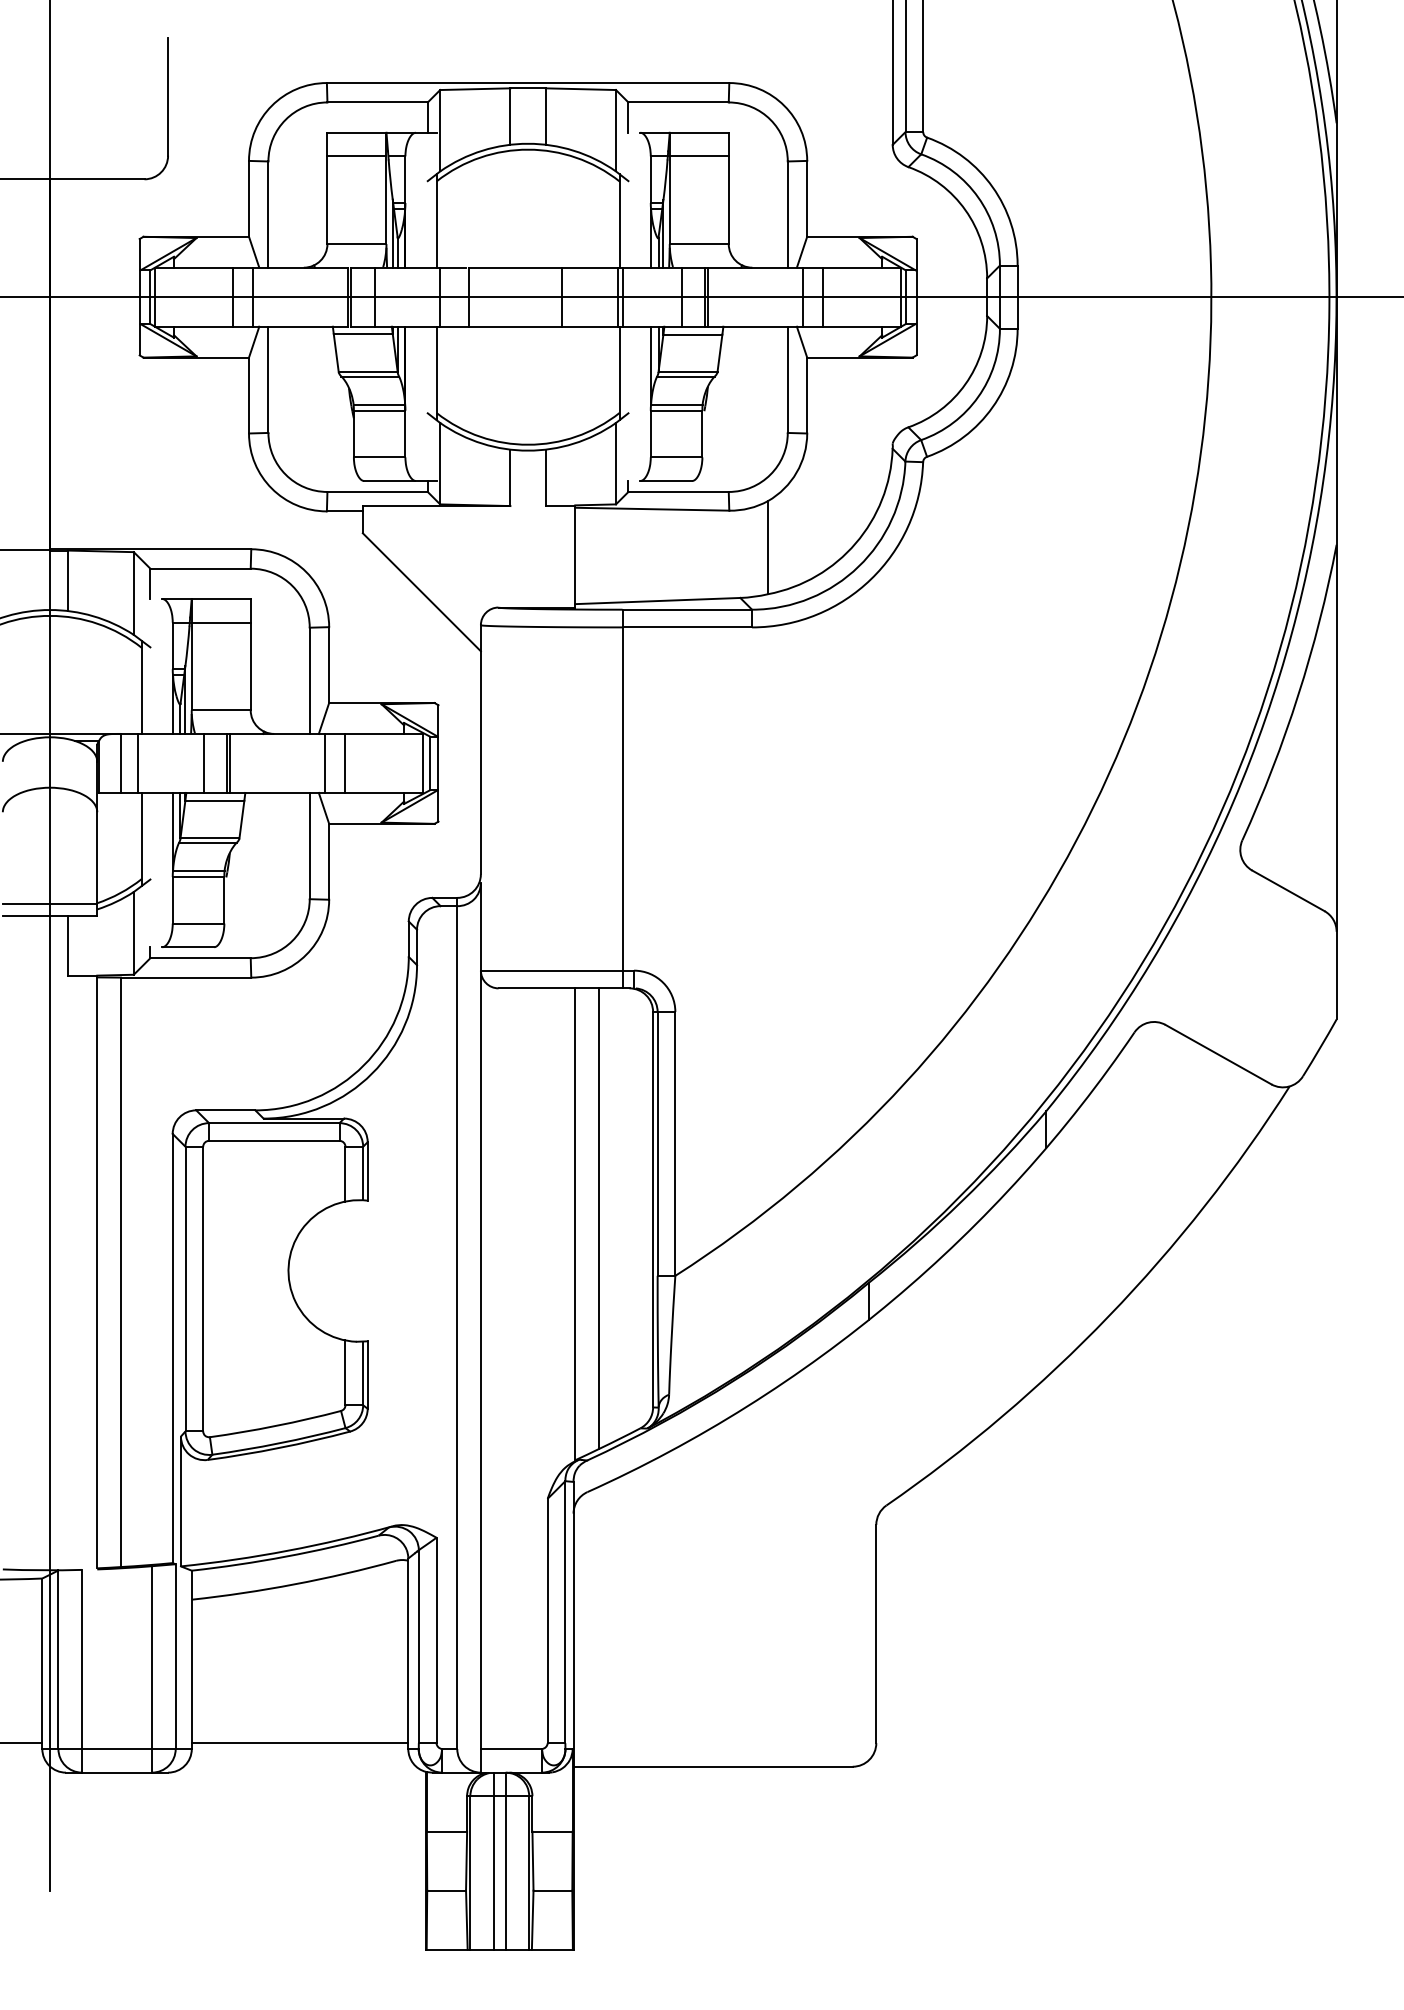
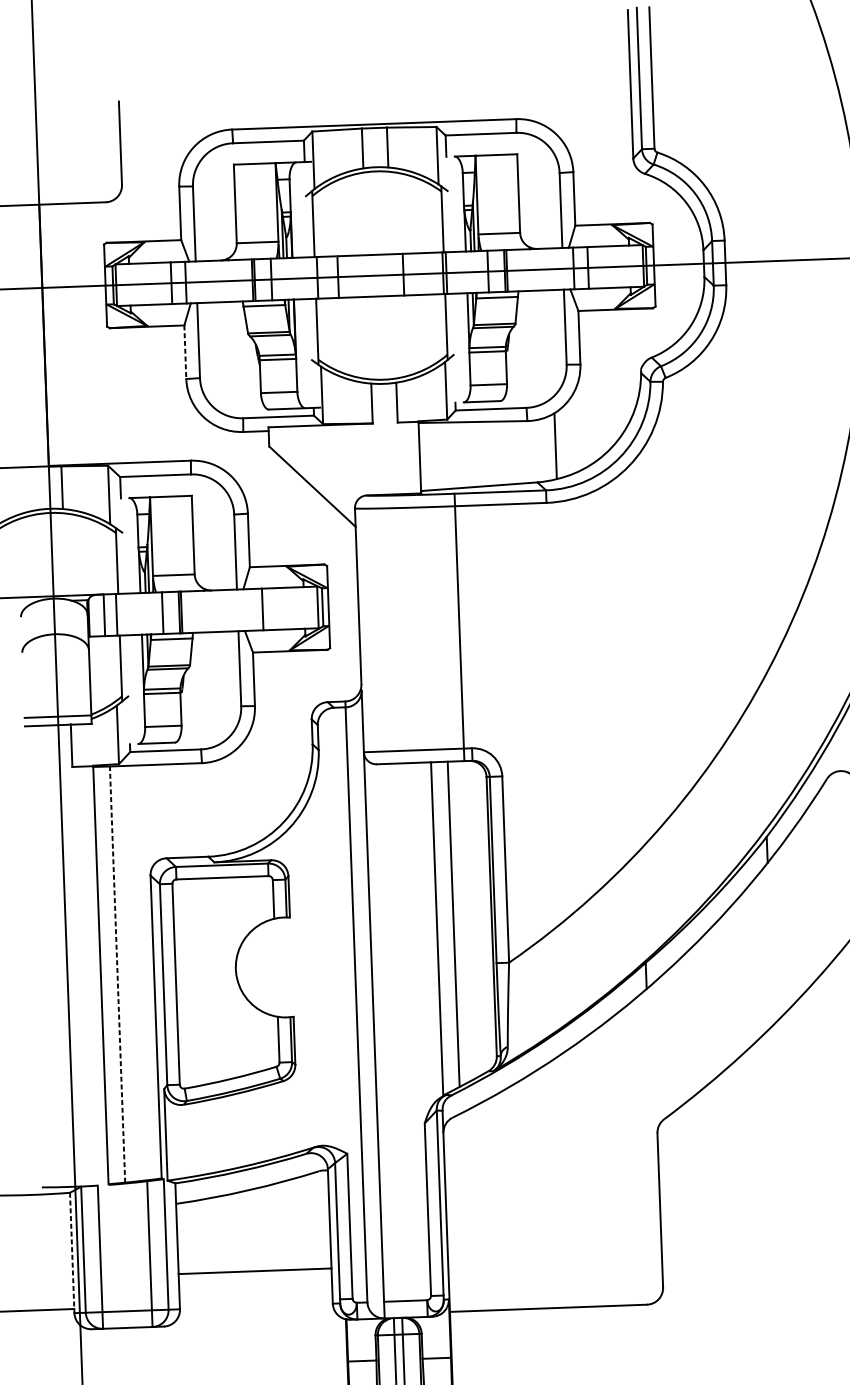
line: (356, 156) -> (255, 180), removed
line: (698, 156) -> (496, 171), removed
line: (249, 395) -> (185, 352), solid -> dashed
line: (220, 622) -> (171, 513), removed
line: (324, 762) -> (248, 609), removed
line: (120, 1272) -> (117, 974), solid -> dashed
line: (42, 1664) -> (72, 1253), solid -> dashed
line: (299, 1743) -> (254, 1271), moved

